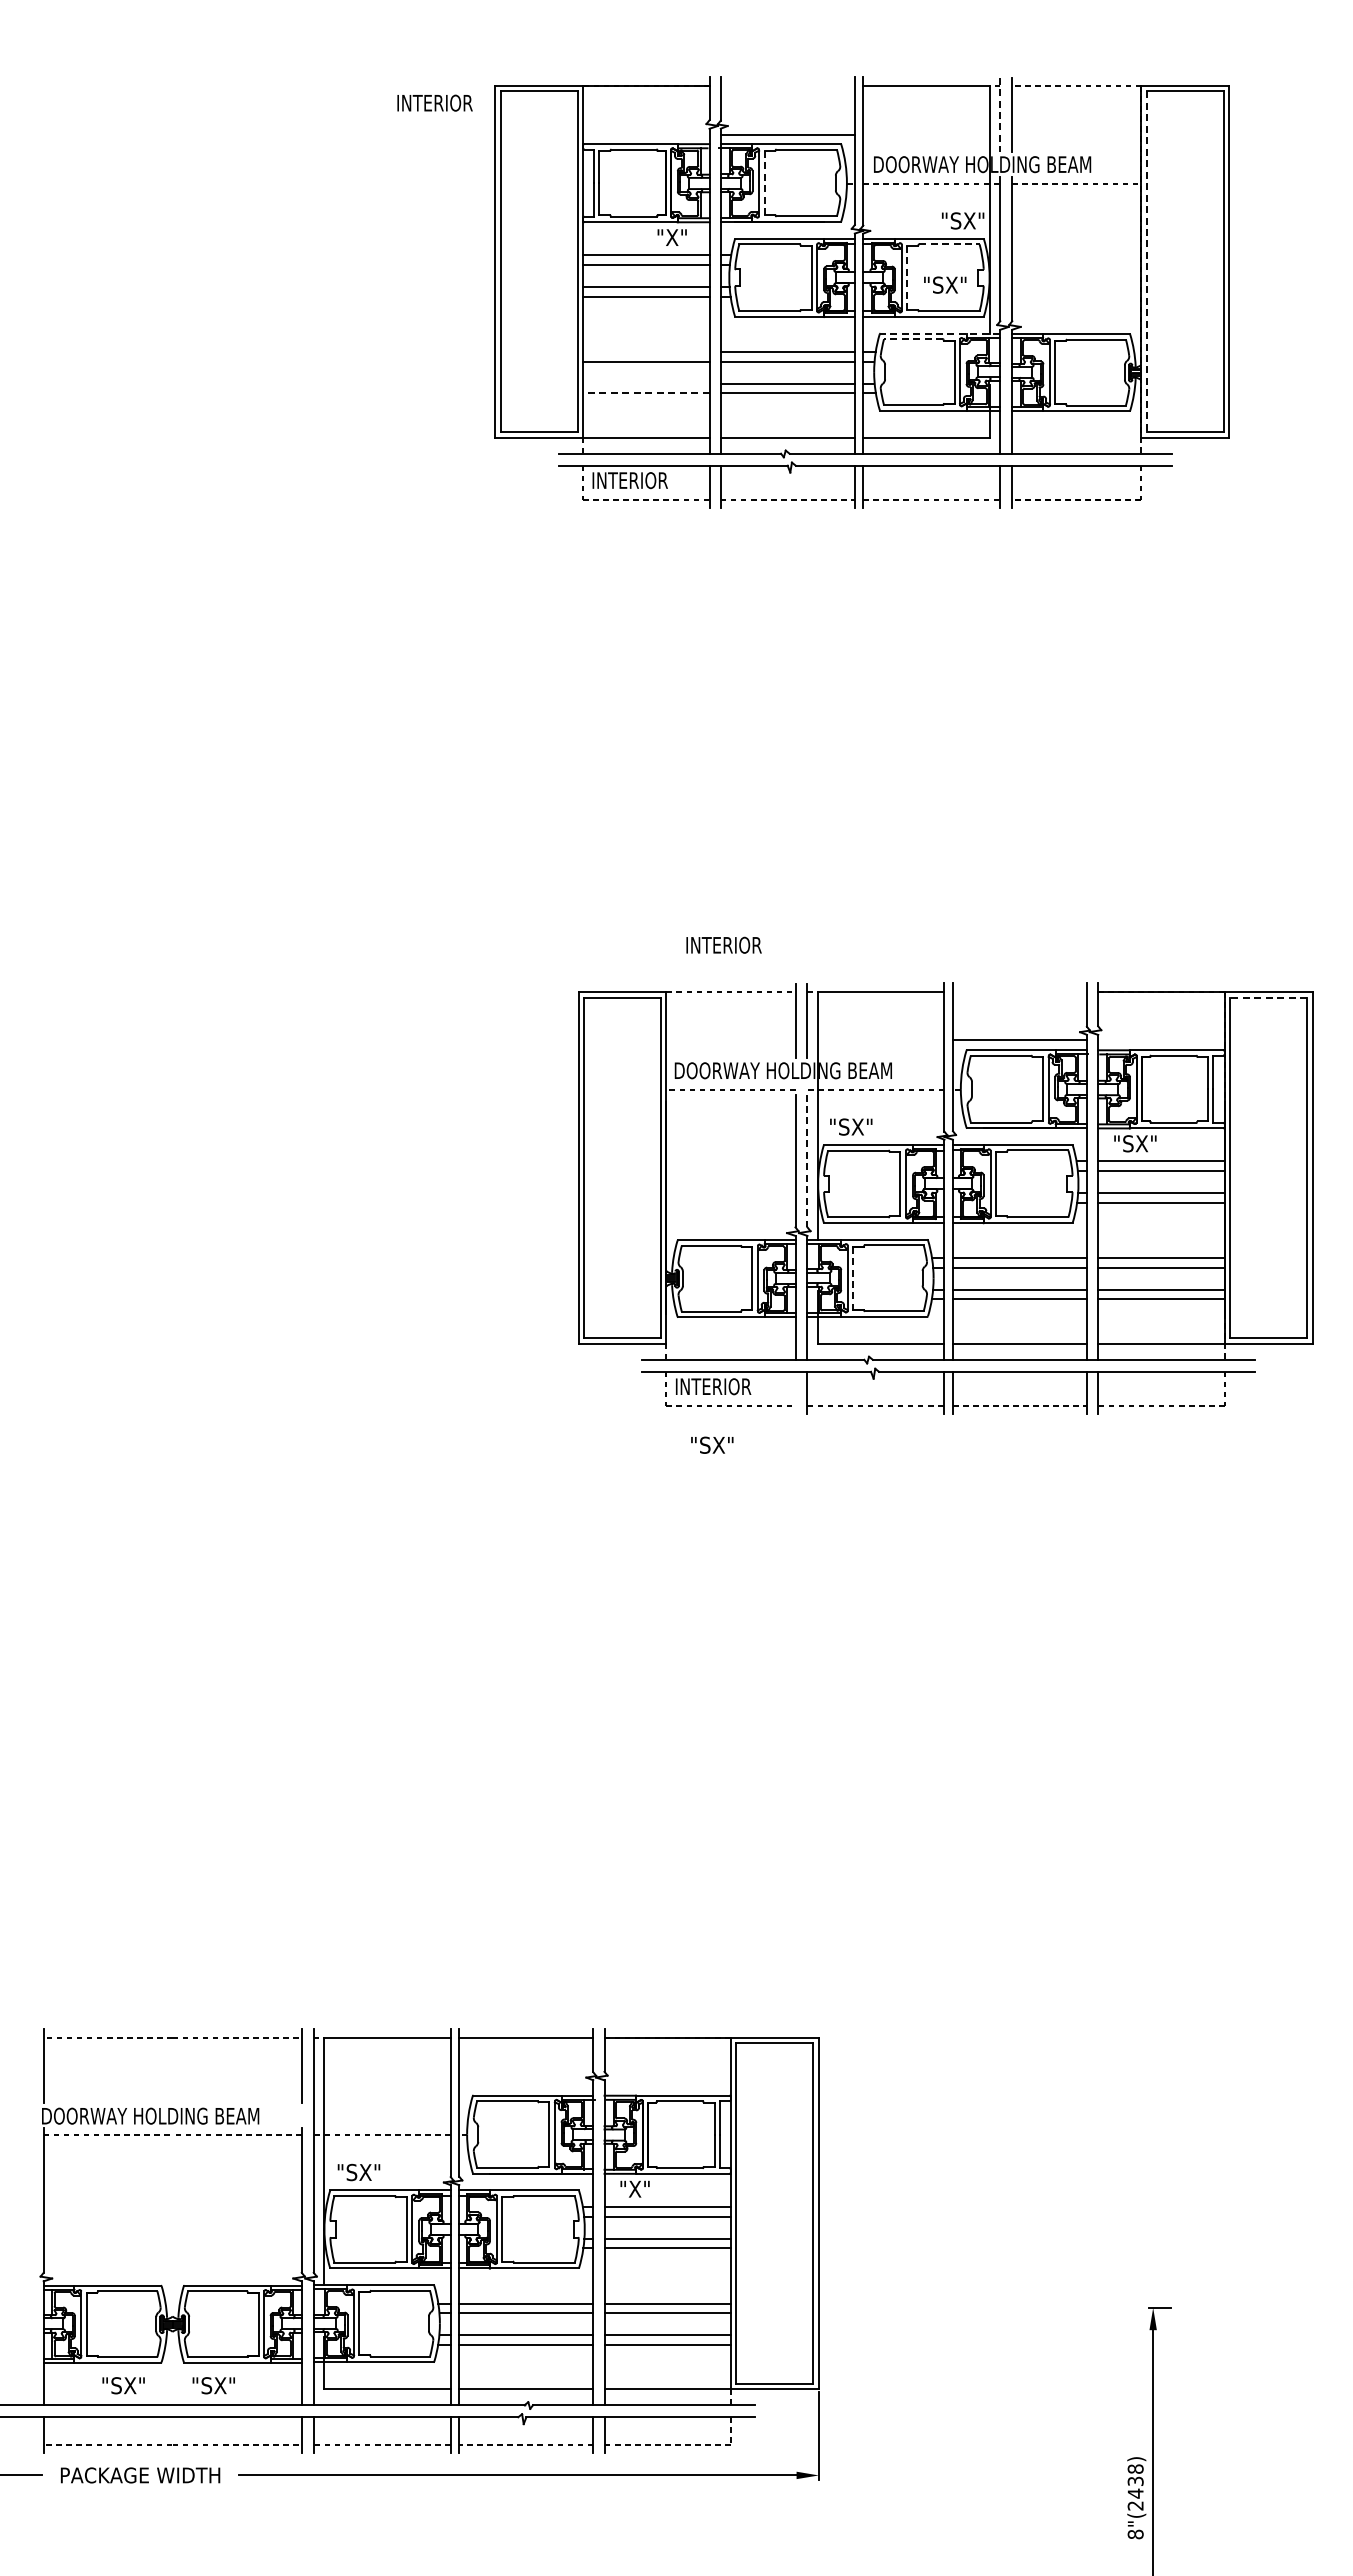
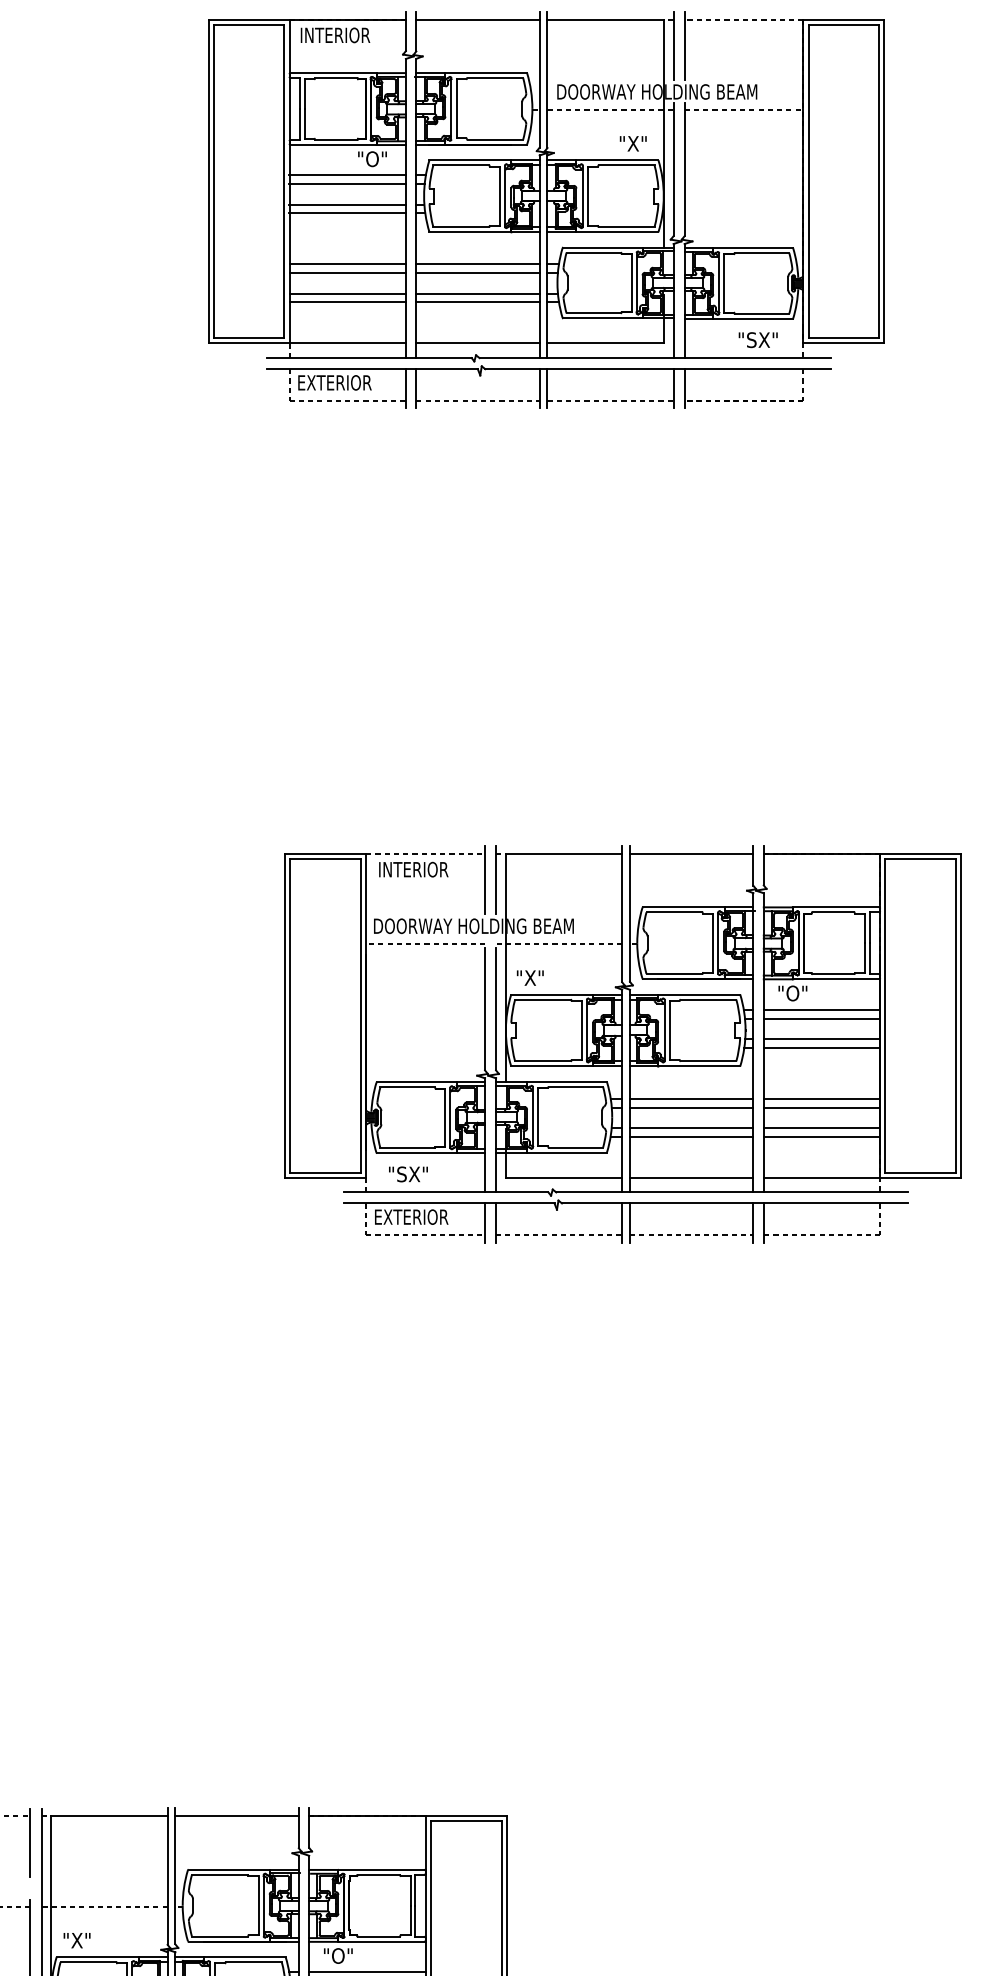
text: (434, 102) -> (334, 34), moved
line: (1000, 115) -> (673, 46), dashed -> solid
line: (787, 134) -> (477, 19), moved
line: (764, 182) -> (456, 108), dashed -> solid
text: (967, 220) -> (643, 143), "SX" -> "X"
text: (677, 237) -> (376, 159), "X" -> "O"
line: (949, 244) -> (626, 165), dashed -> solid
line: (1146, 262) -> (808, 182), dashed -> solid
line: (907, 278) -> (588, 196), dashed -> solid
text: (945, 284) -> (758, 339), moved
line: (939, 333) -> (617, 247), dashed -> solid
line: (913, 339) -> (593, 252), dashed -> solid
line: (646, 351) -> (347, 264), added
line: (646, 383) -> (347, 293), added
line: (645, 393) -> (346, 302), dashed -> solid
text: (633, 480) -> (335, 382), INTERIOR -> EXTERIOR
text: (723, 944) -> (413, 868), moved
line: (1268, 997) -> (920, 858), dashed -> solid
line: (1019, 1040) -> (691, 854), moved
text: (855, 1126) -> (540, 977), "SX" -> "X"
text: (1139, 1143) -> (801, 993), "SX" -> "O"
line: (807, 1161) -> (496, 1009), dashed -> solid
line: (853, 1278) -> (538, 1117), dashed -> solid
text: (716, 1386) -> (412, 1216), INTERIOR -> EXTERIOR
line: (795, 1392) -> (485, 1222), added
text: (712, 1444) -> (408, 1173), moved
text: (363, 2172) -> (87, 1940), "SX" -> "X"
text: (639, 2188) -> (341, 1955), "X" -> "O"

